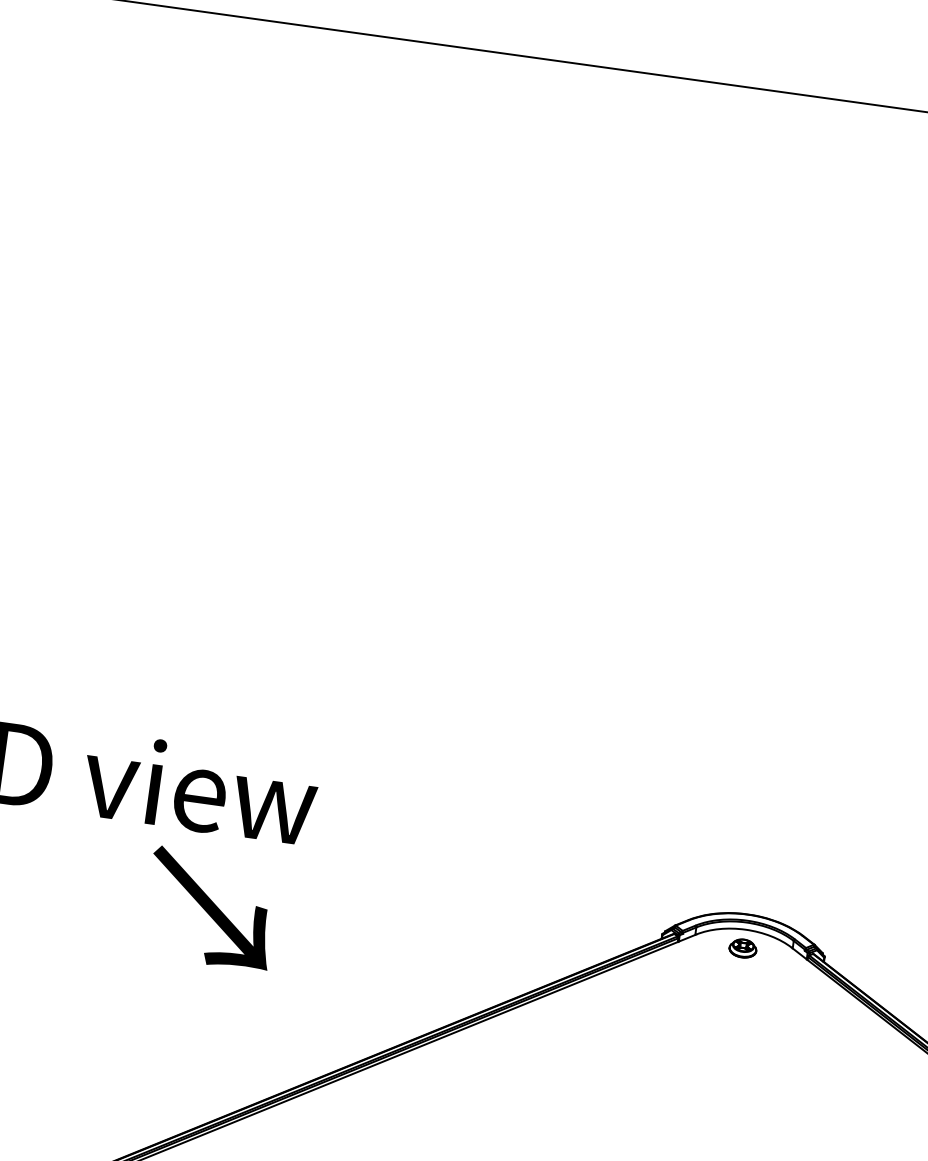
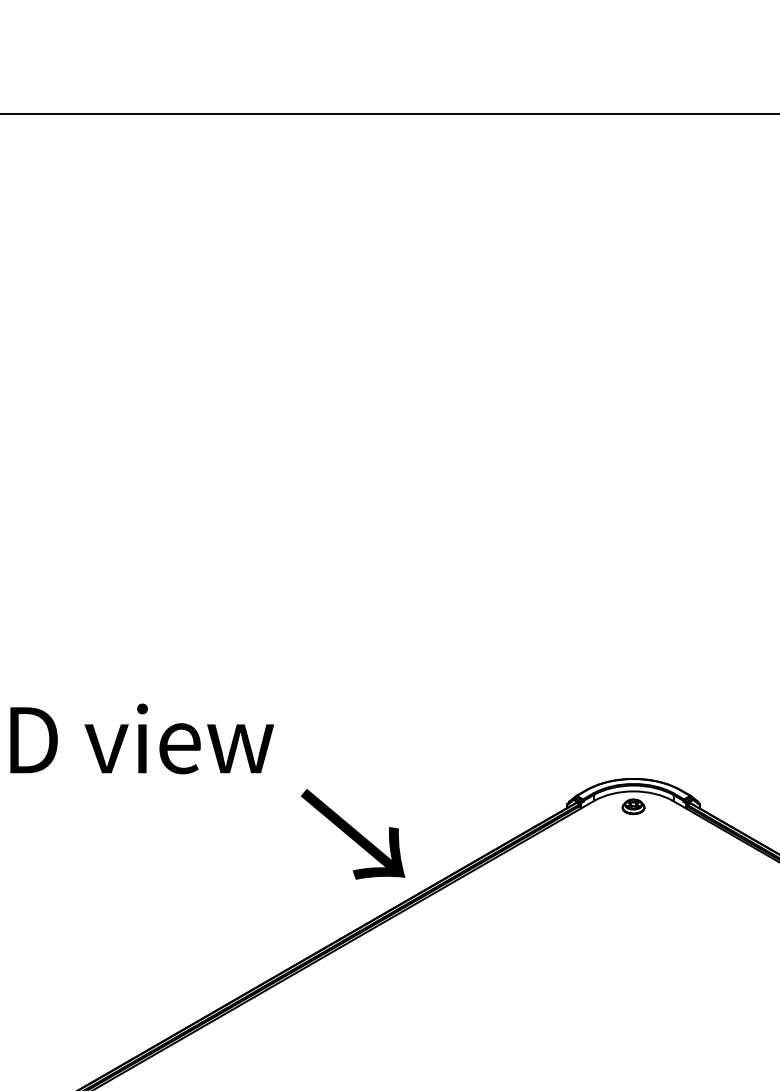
text: (211, 909) -> (353, 834), moved

